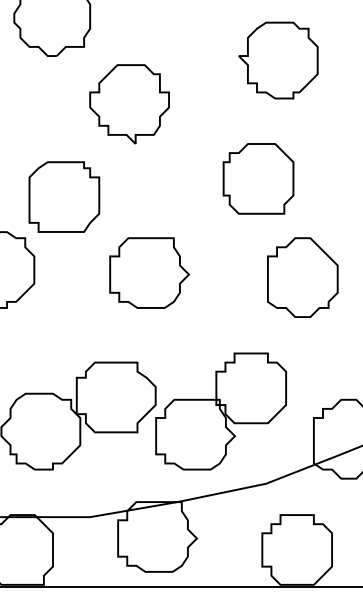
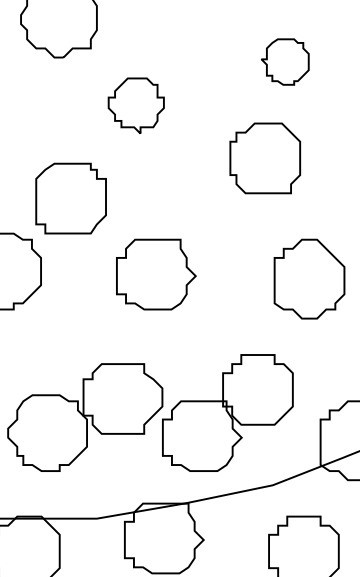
part: (278, 60) -> (285, 62), size x0.6
part: (129, 104) -> (136, 106), size x0.7
part: (258, 178) -> (265, 158), moved

